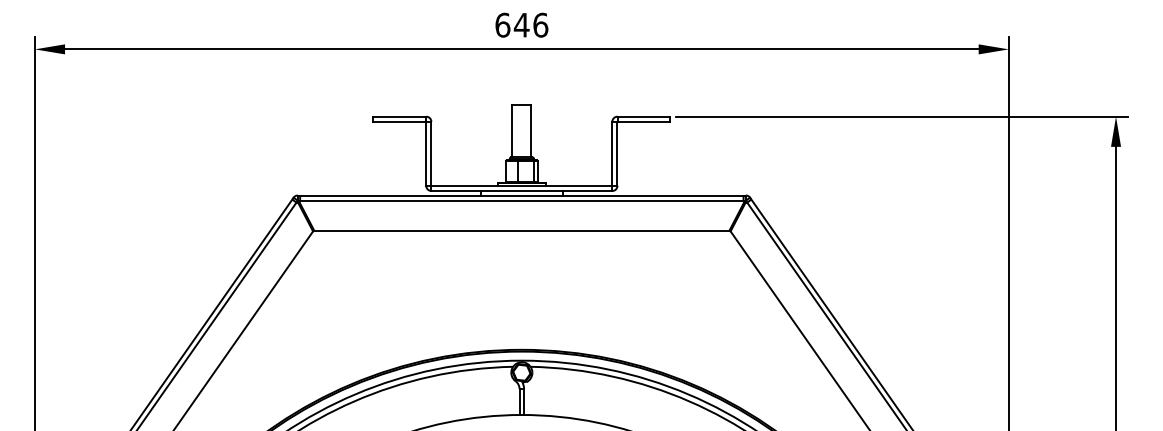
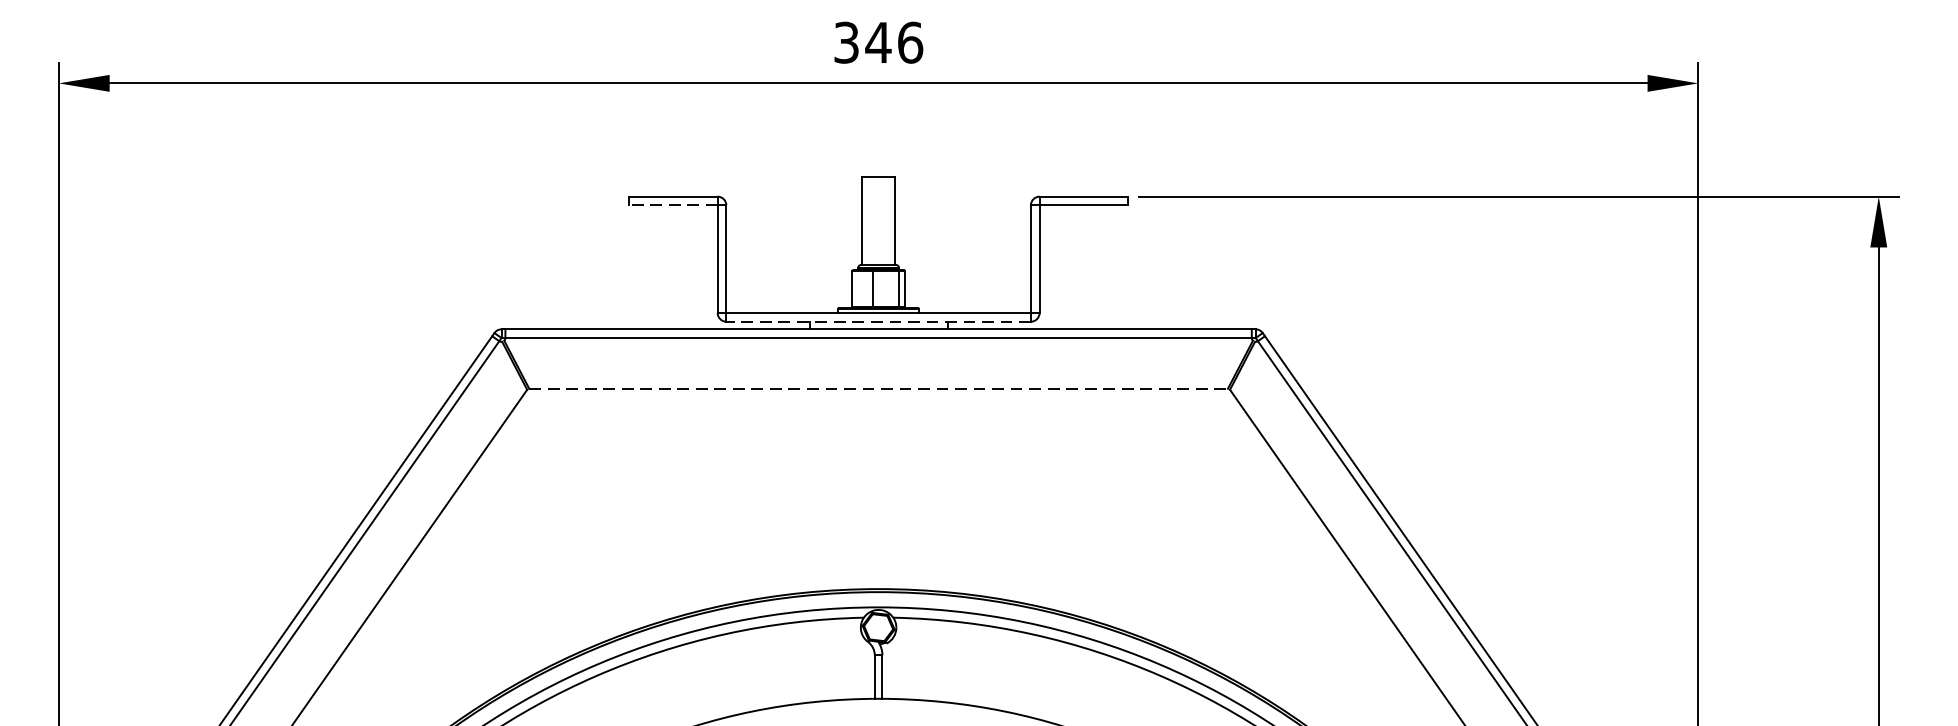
text: (502, 24) -> (846, 41), 646 -> 346
line: (399, 121) -> (672, 204), solid -> dashed
line: (521, 190) -> (878, 320), solid -> dashed
line: (521, 230) -> (878, 388), solid -> dashed

